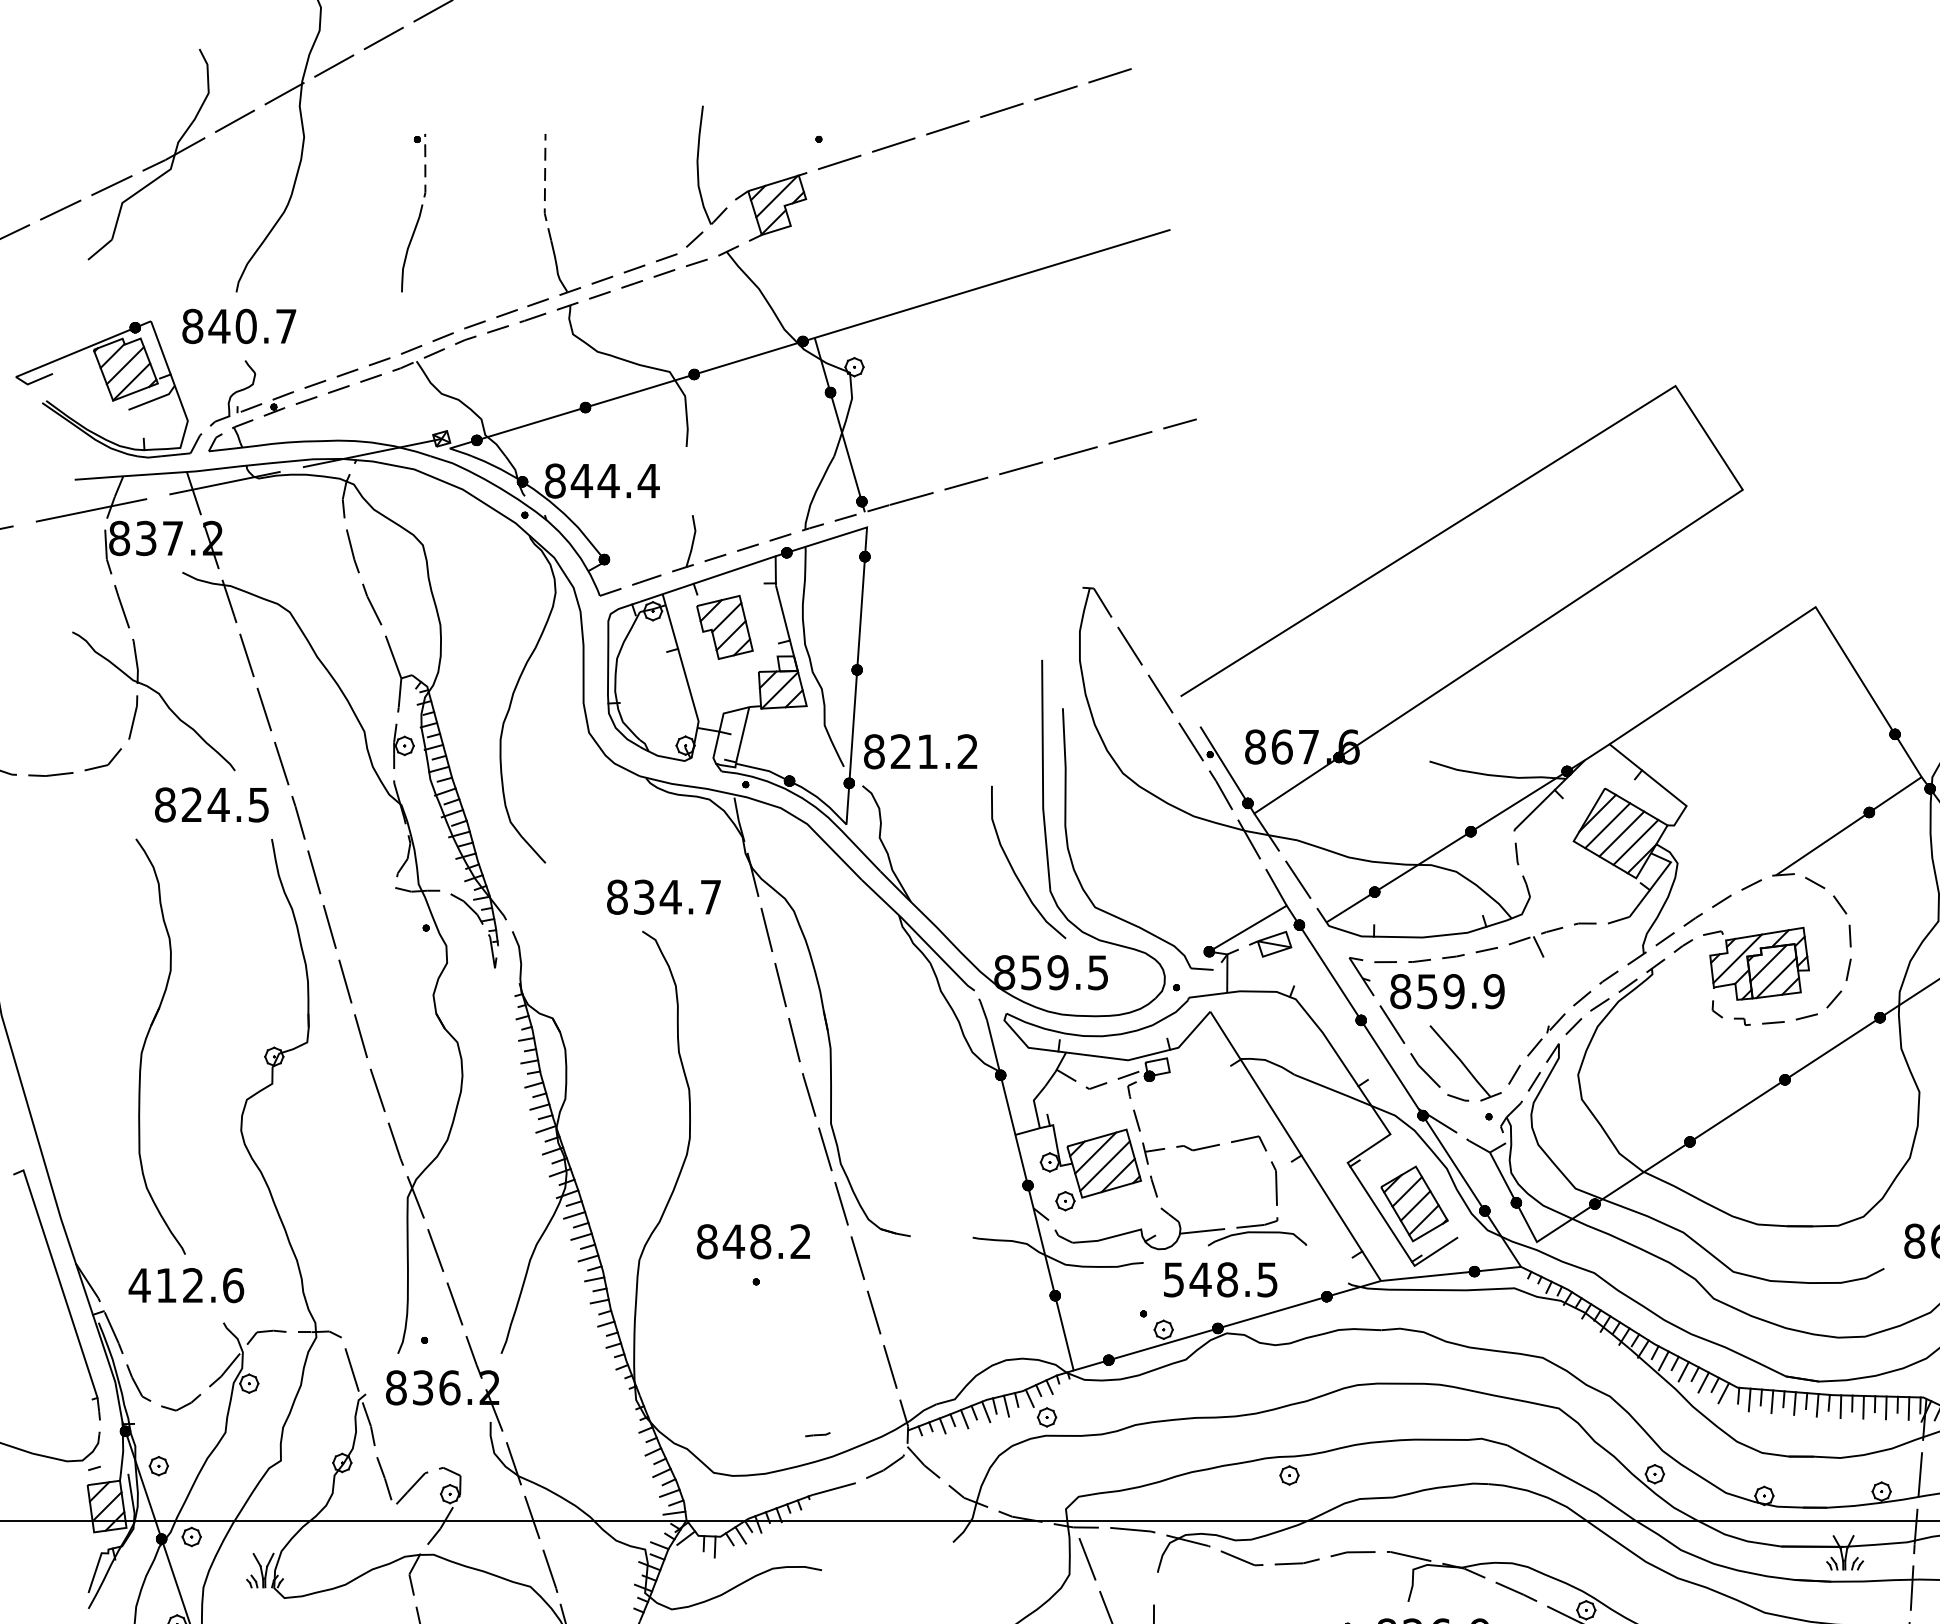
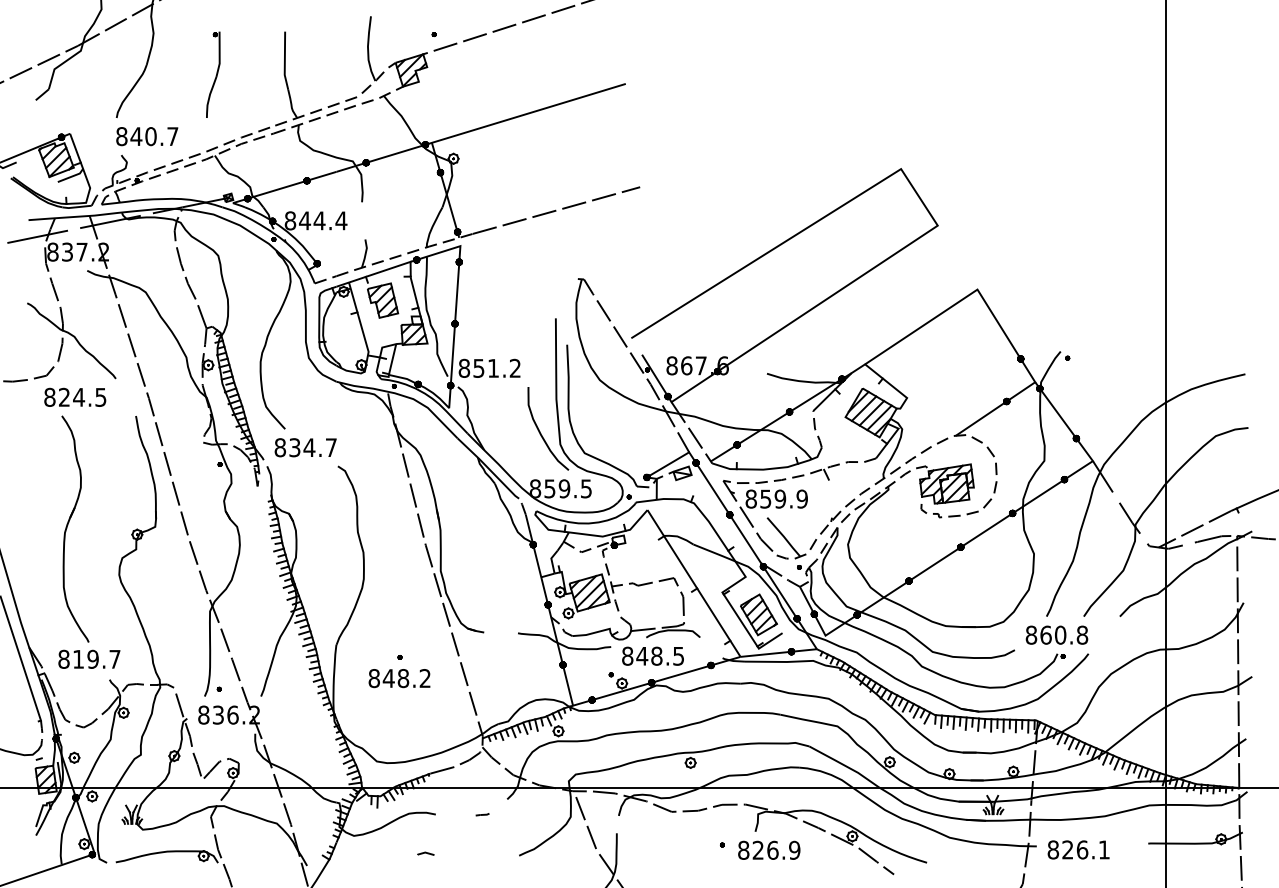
line: (425, 173) -> (219, 53), dashed -> solid
line: (544, 188) -> (284, 61), dashed -> solid
text: (239, 326) -> (147, 136), moved
text: (900, 750) -> (478, 367), 821.2 -> 851.2
text: (212, 803) -> (75, 396), moved
text: (663, 896) -> (305, 447), moved
text: (753, 1241) -> (399, 678), moved
text: (1173, 1278) -> (627, 655), 548.5 -> 848.5
text: (184, 1283) -> (88, 658), 412.6 -> 819.7
line: (817, 1434) -> (482, 814), moved

